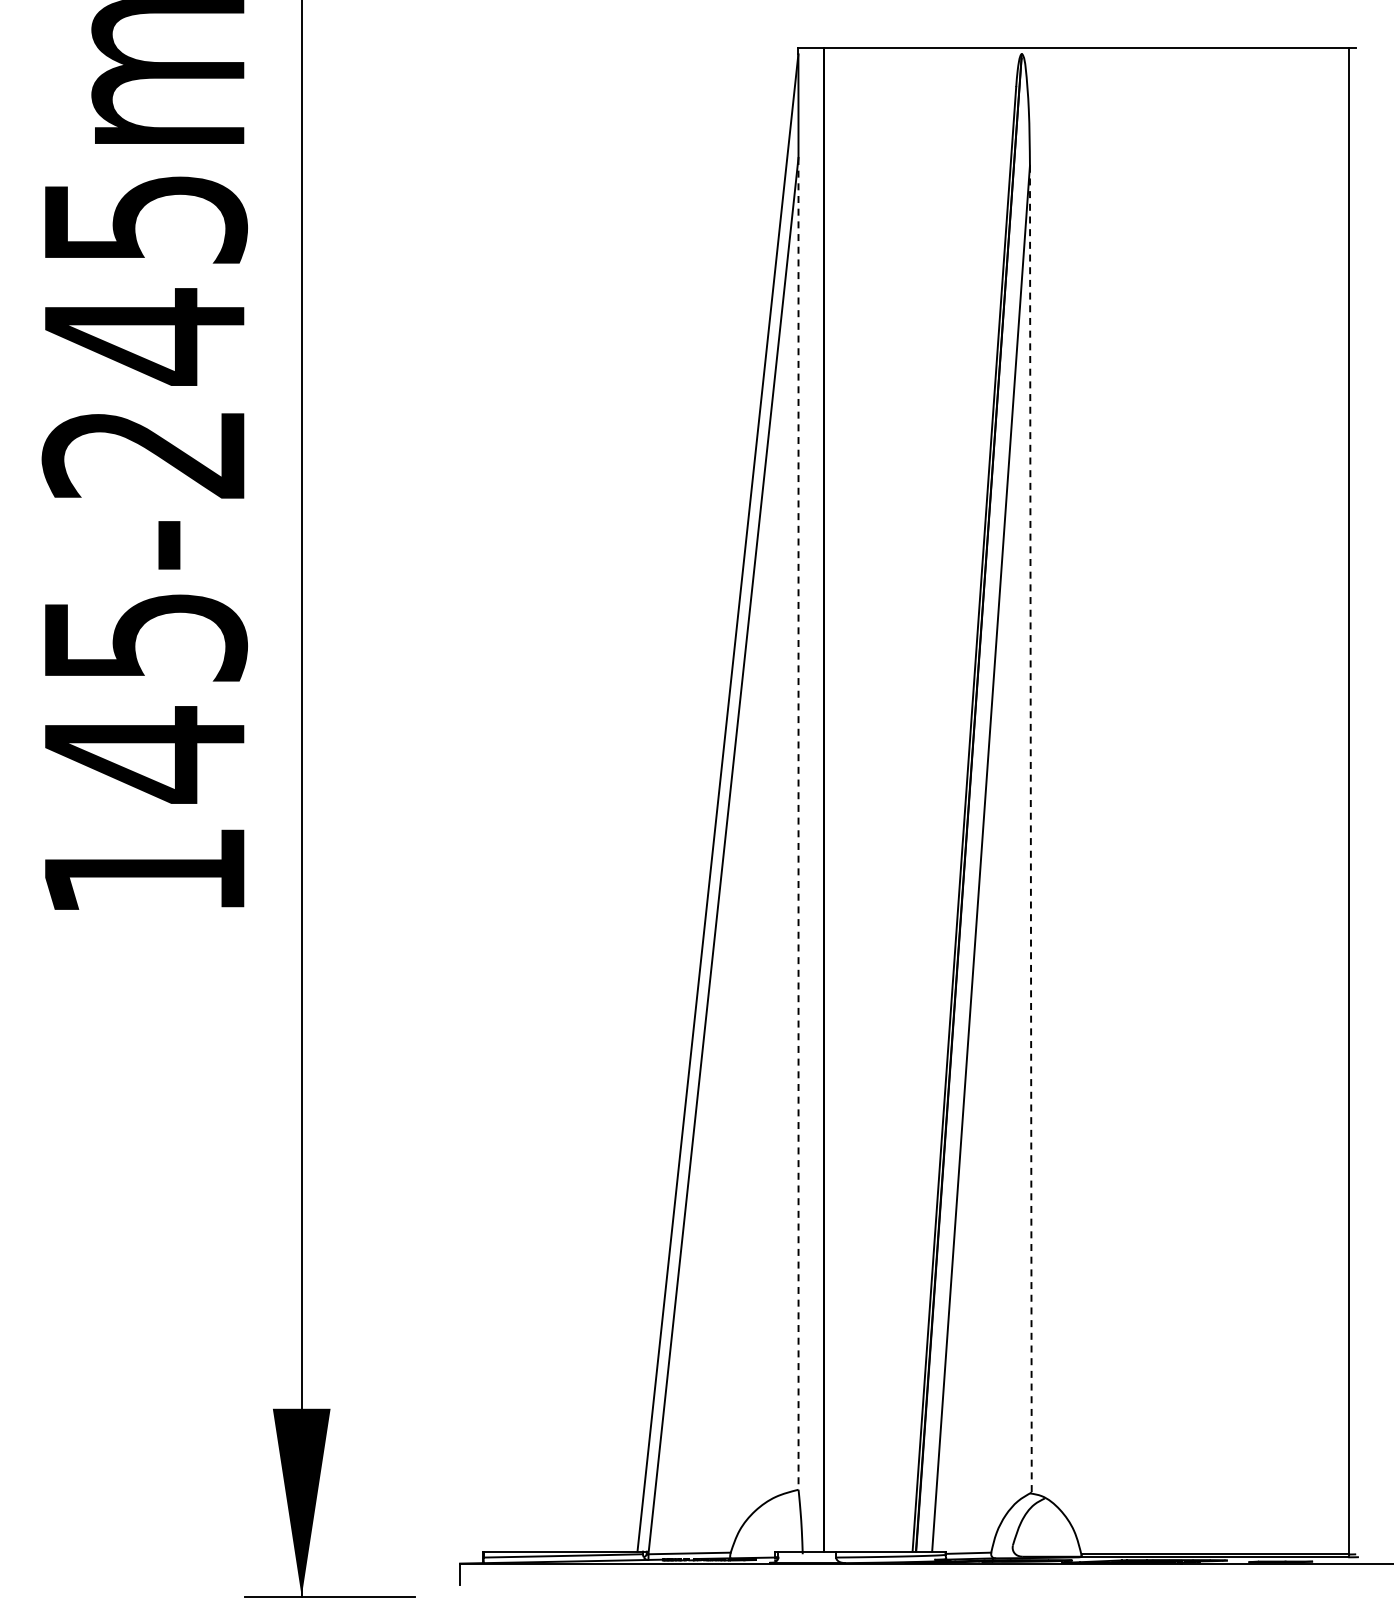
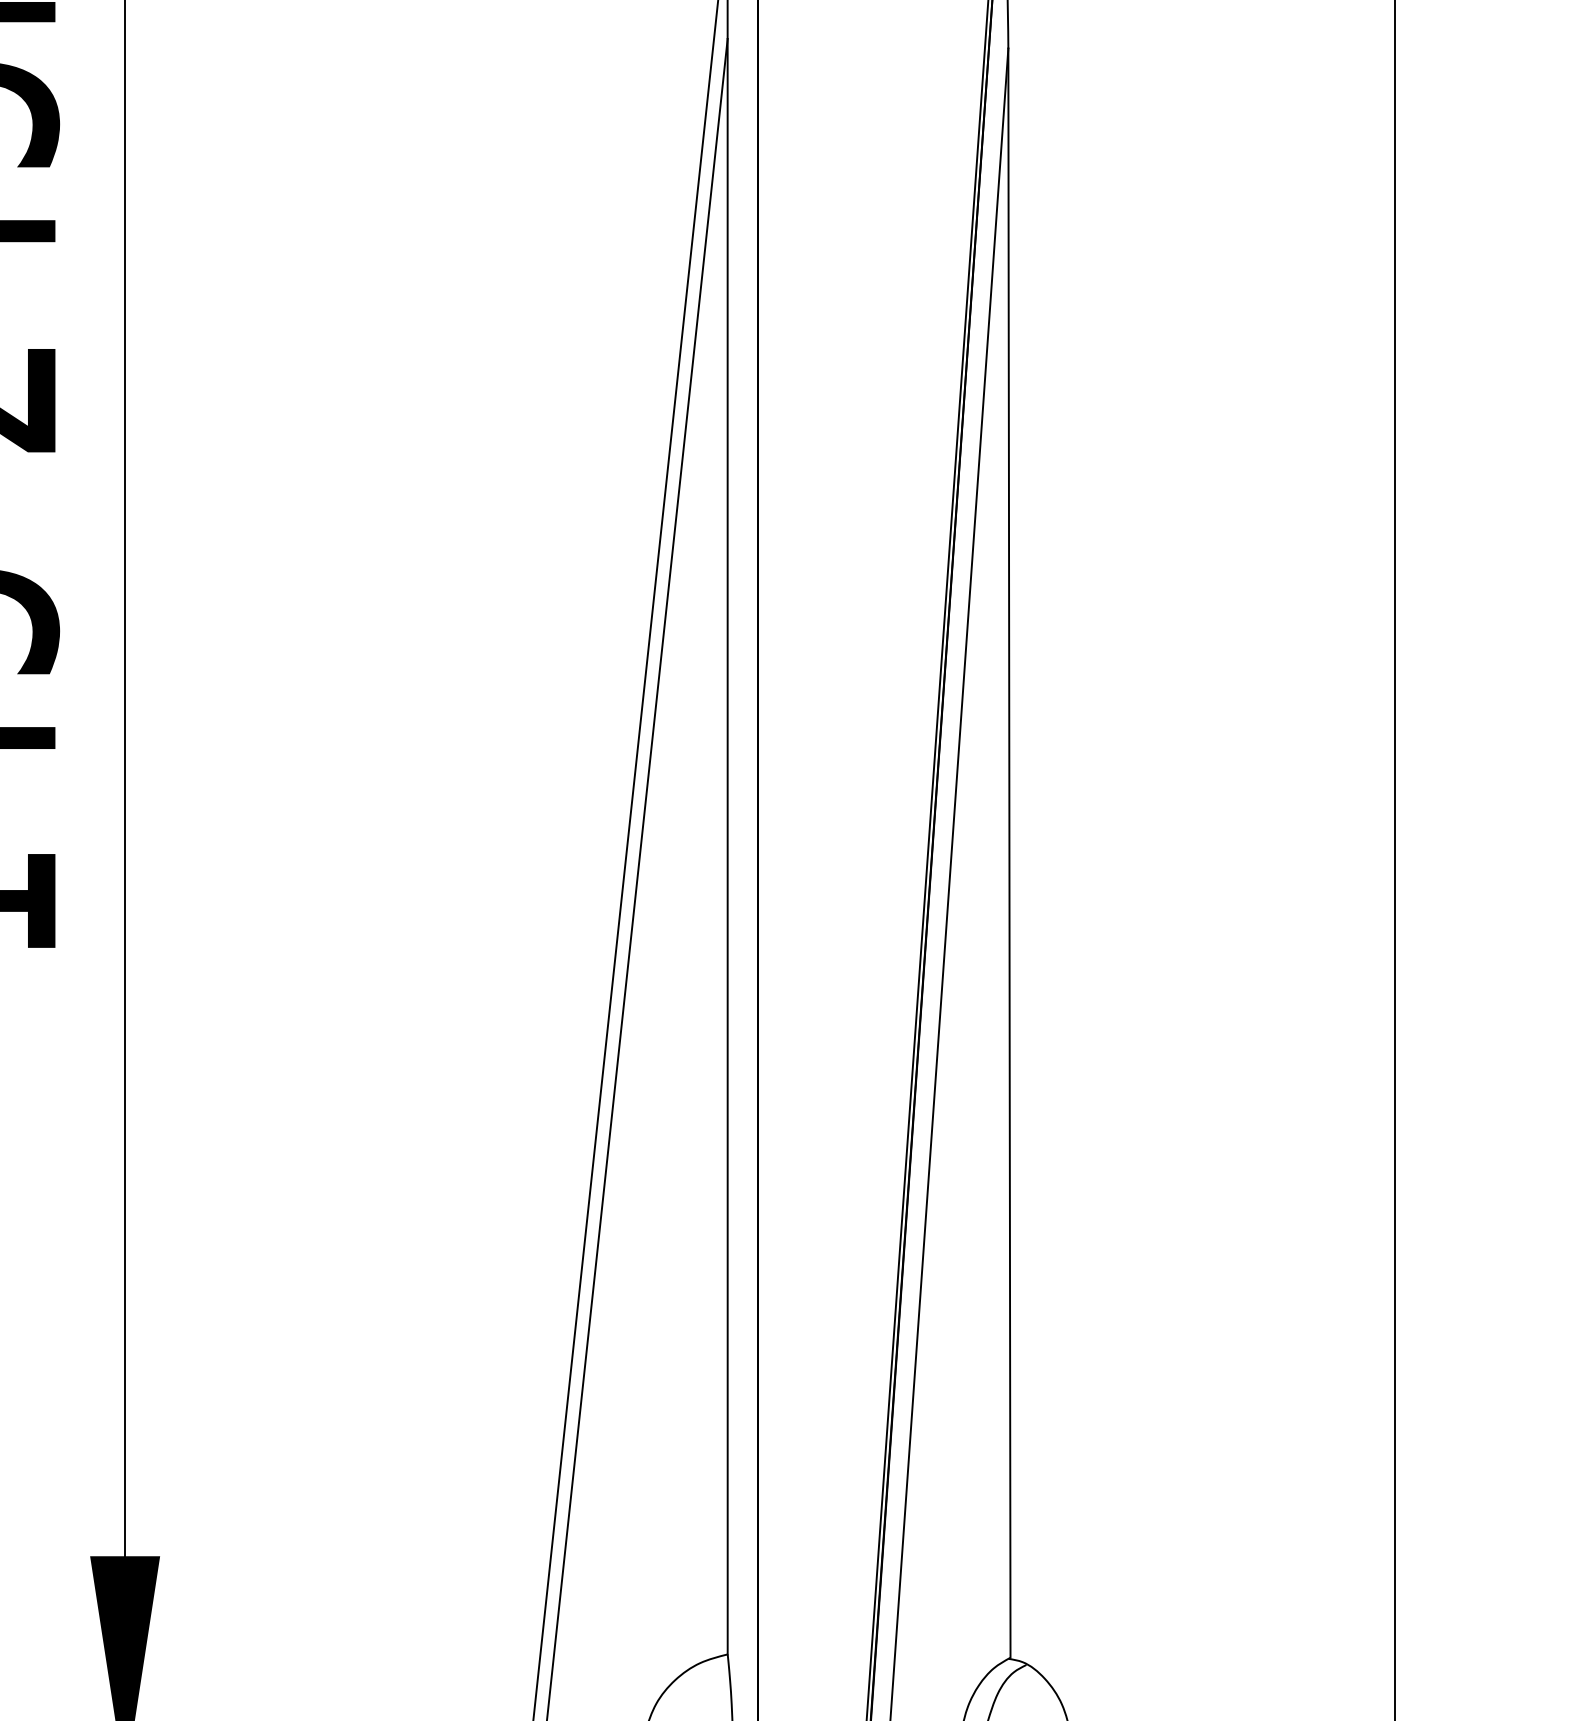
line: (798, 823) -> (727, 846), dashed -> solid
line: (1030, 829) -> (1009, 853), dashed -> solid

